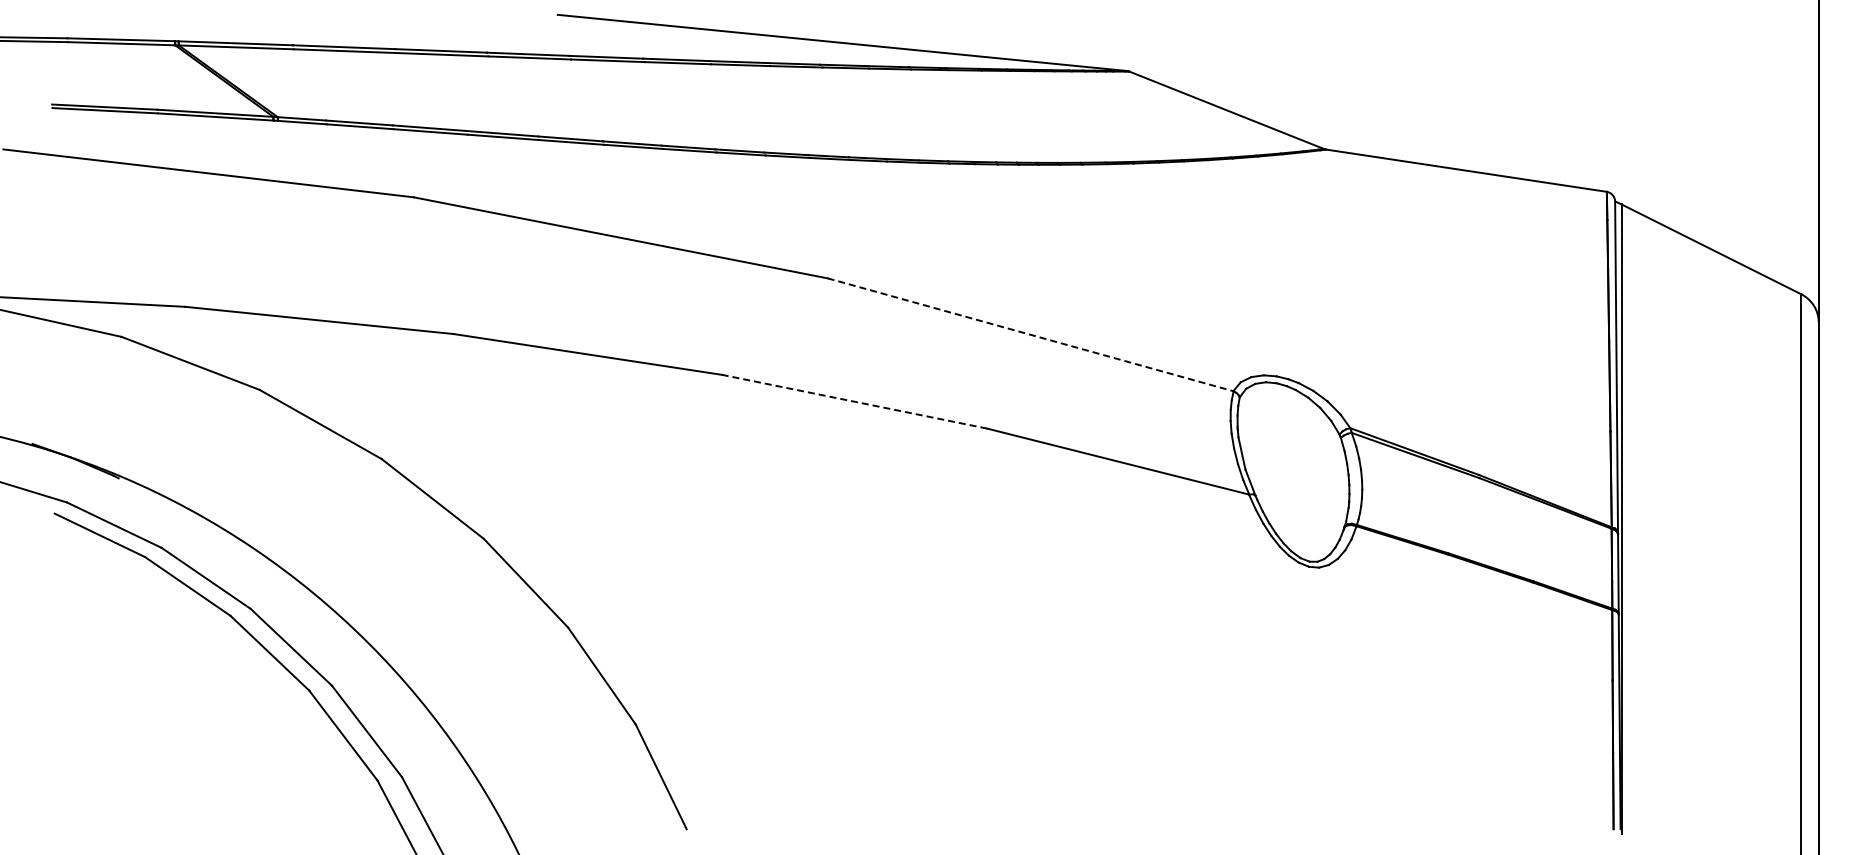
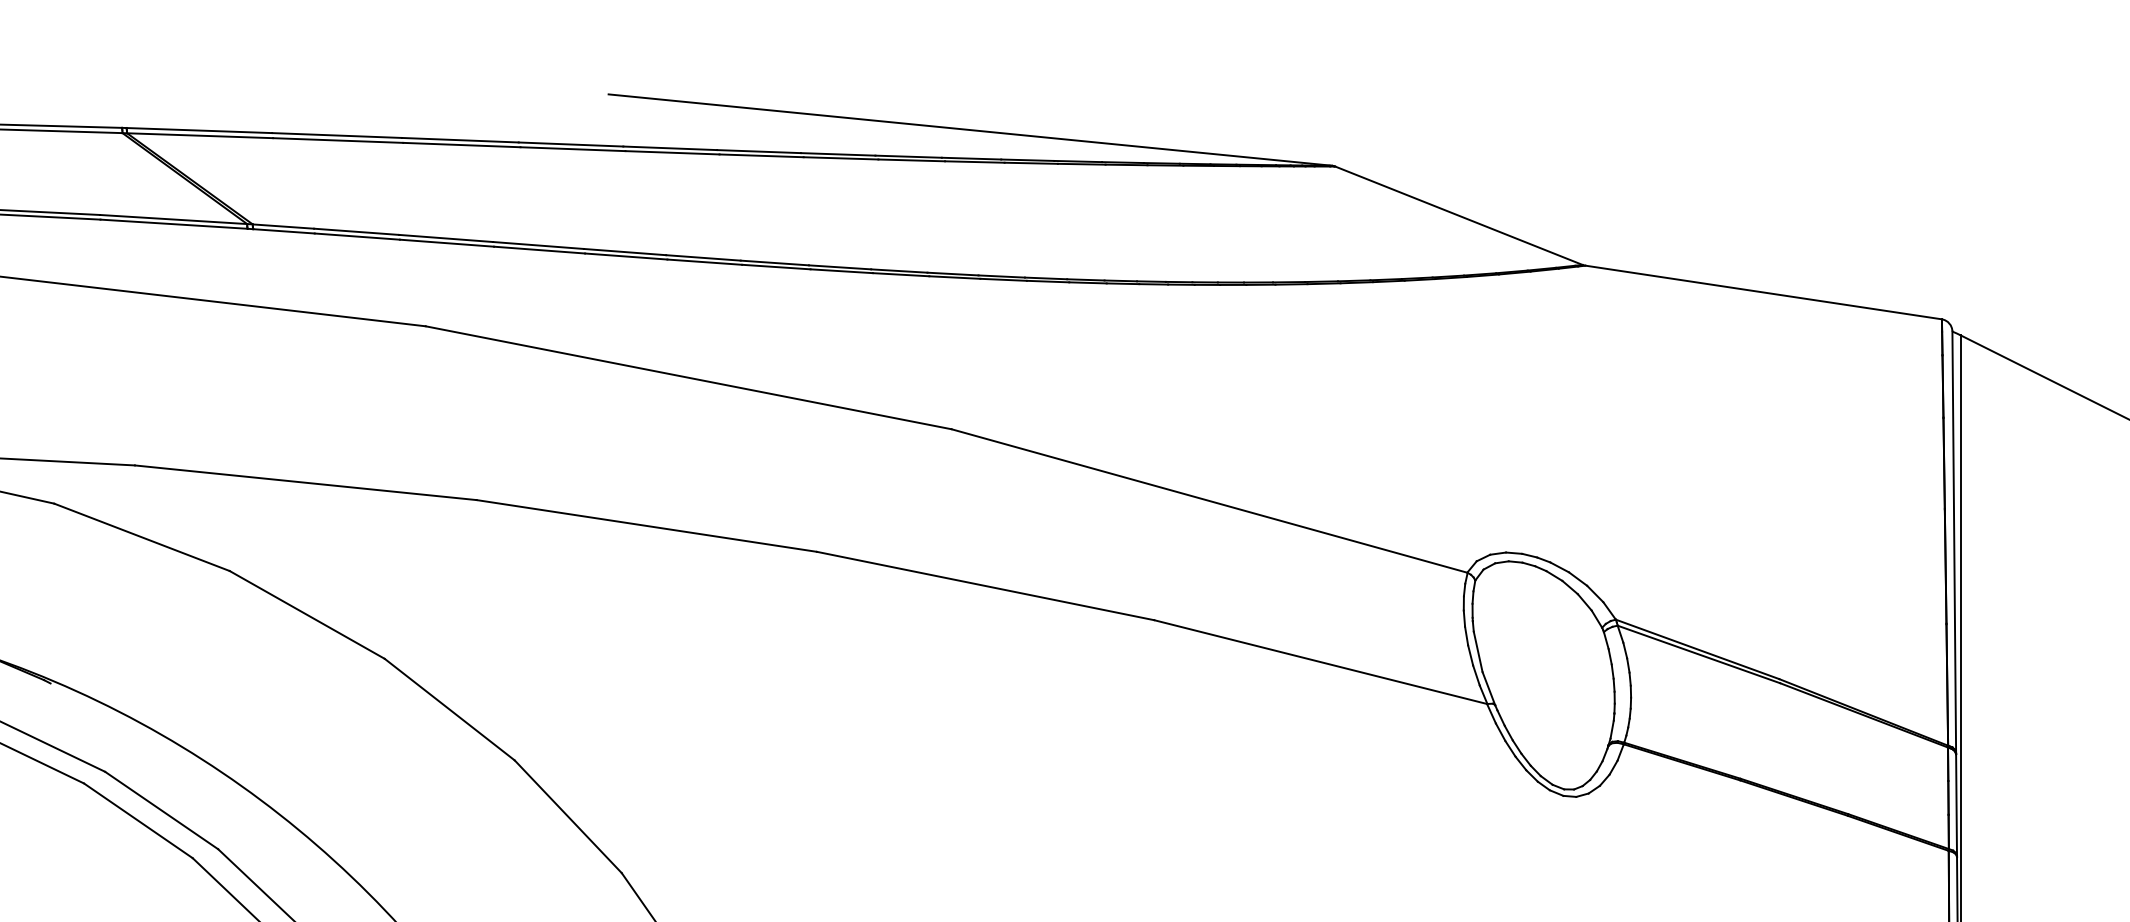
line: (1030, 334) -> (1209, 500), dashed -> solid
line: (854, 401) -> (985, 585), dashed -> solid

